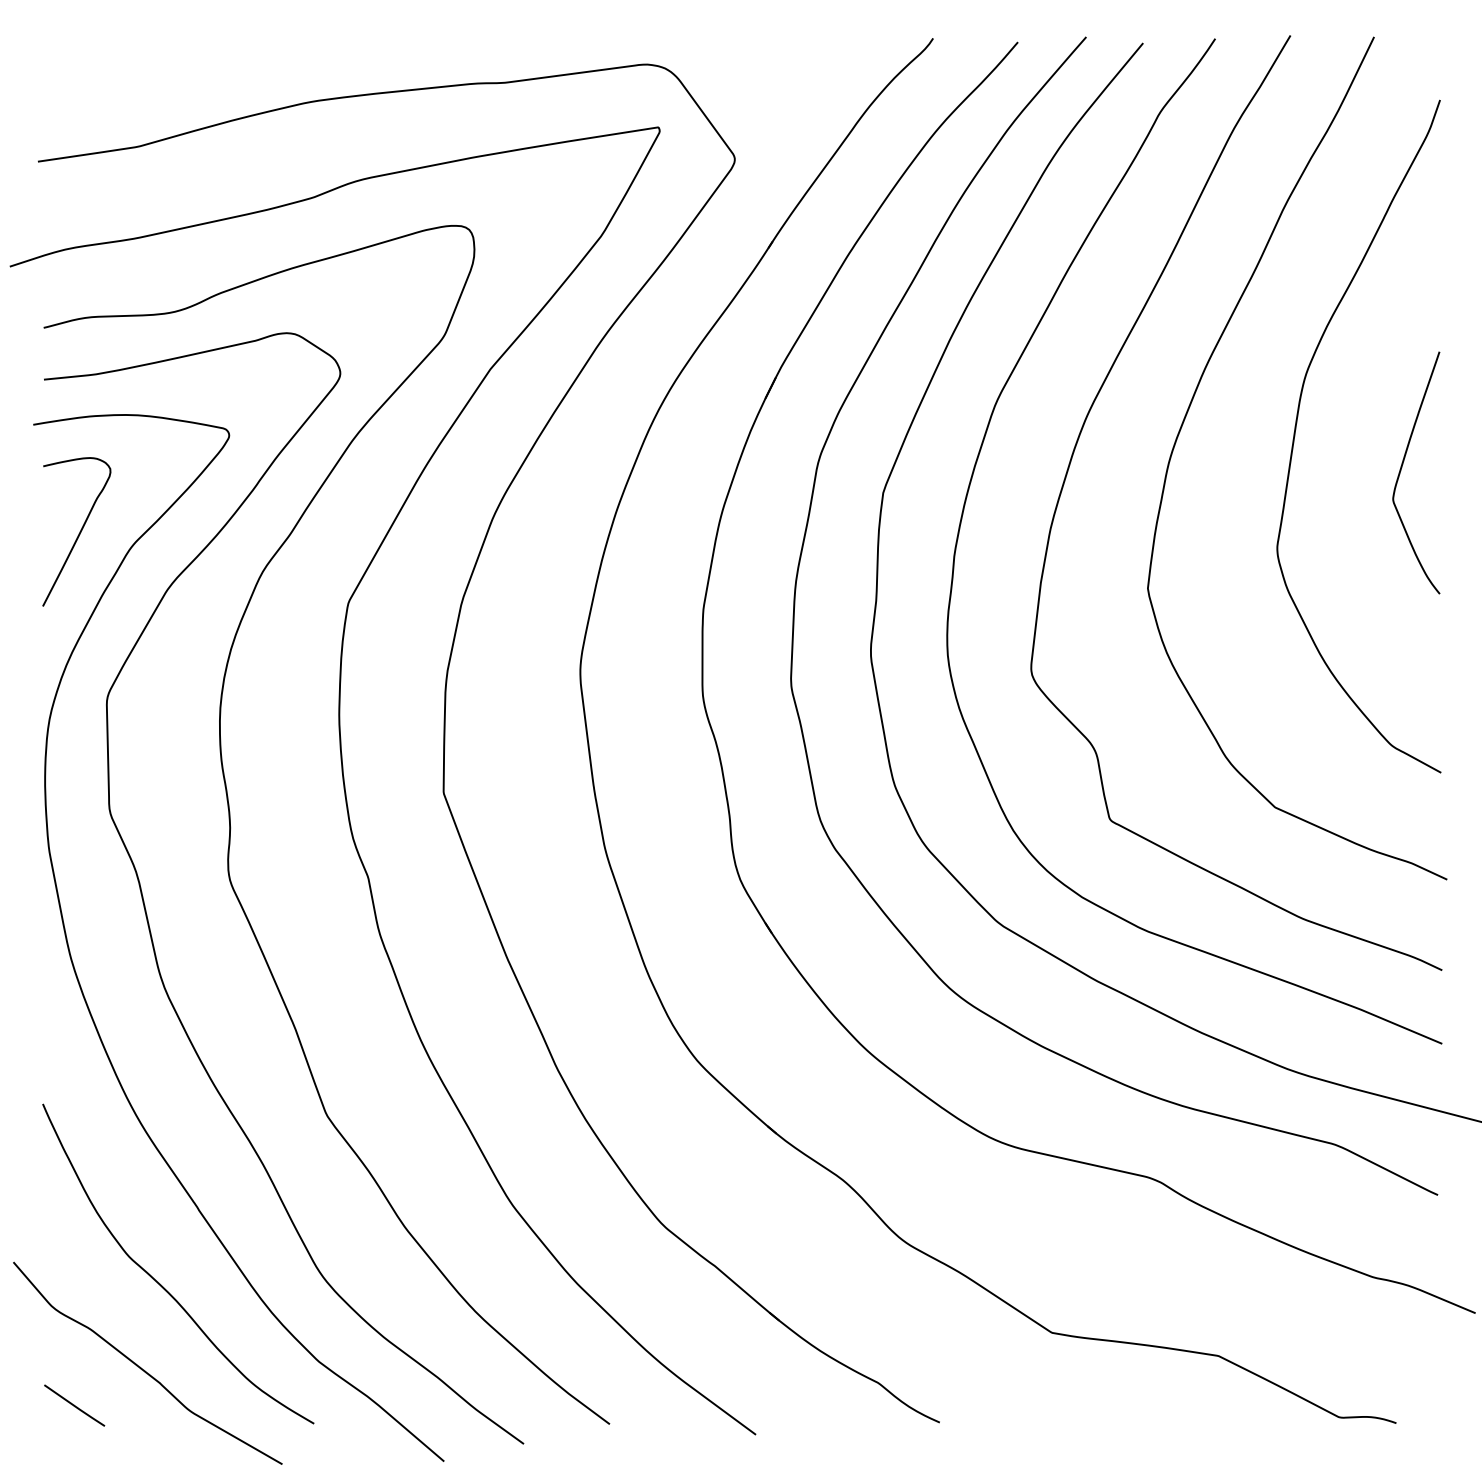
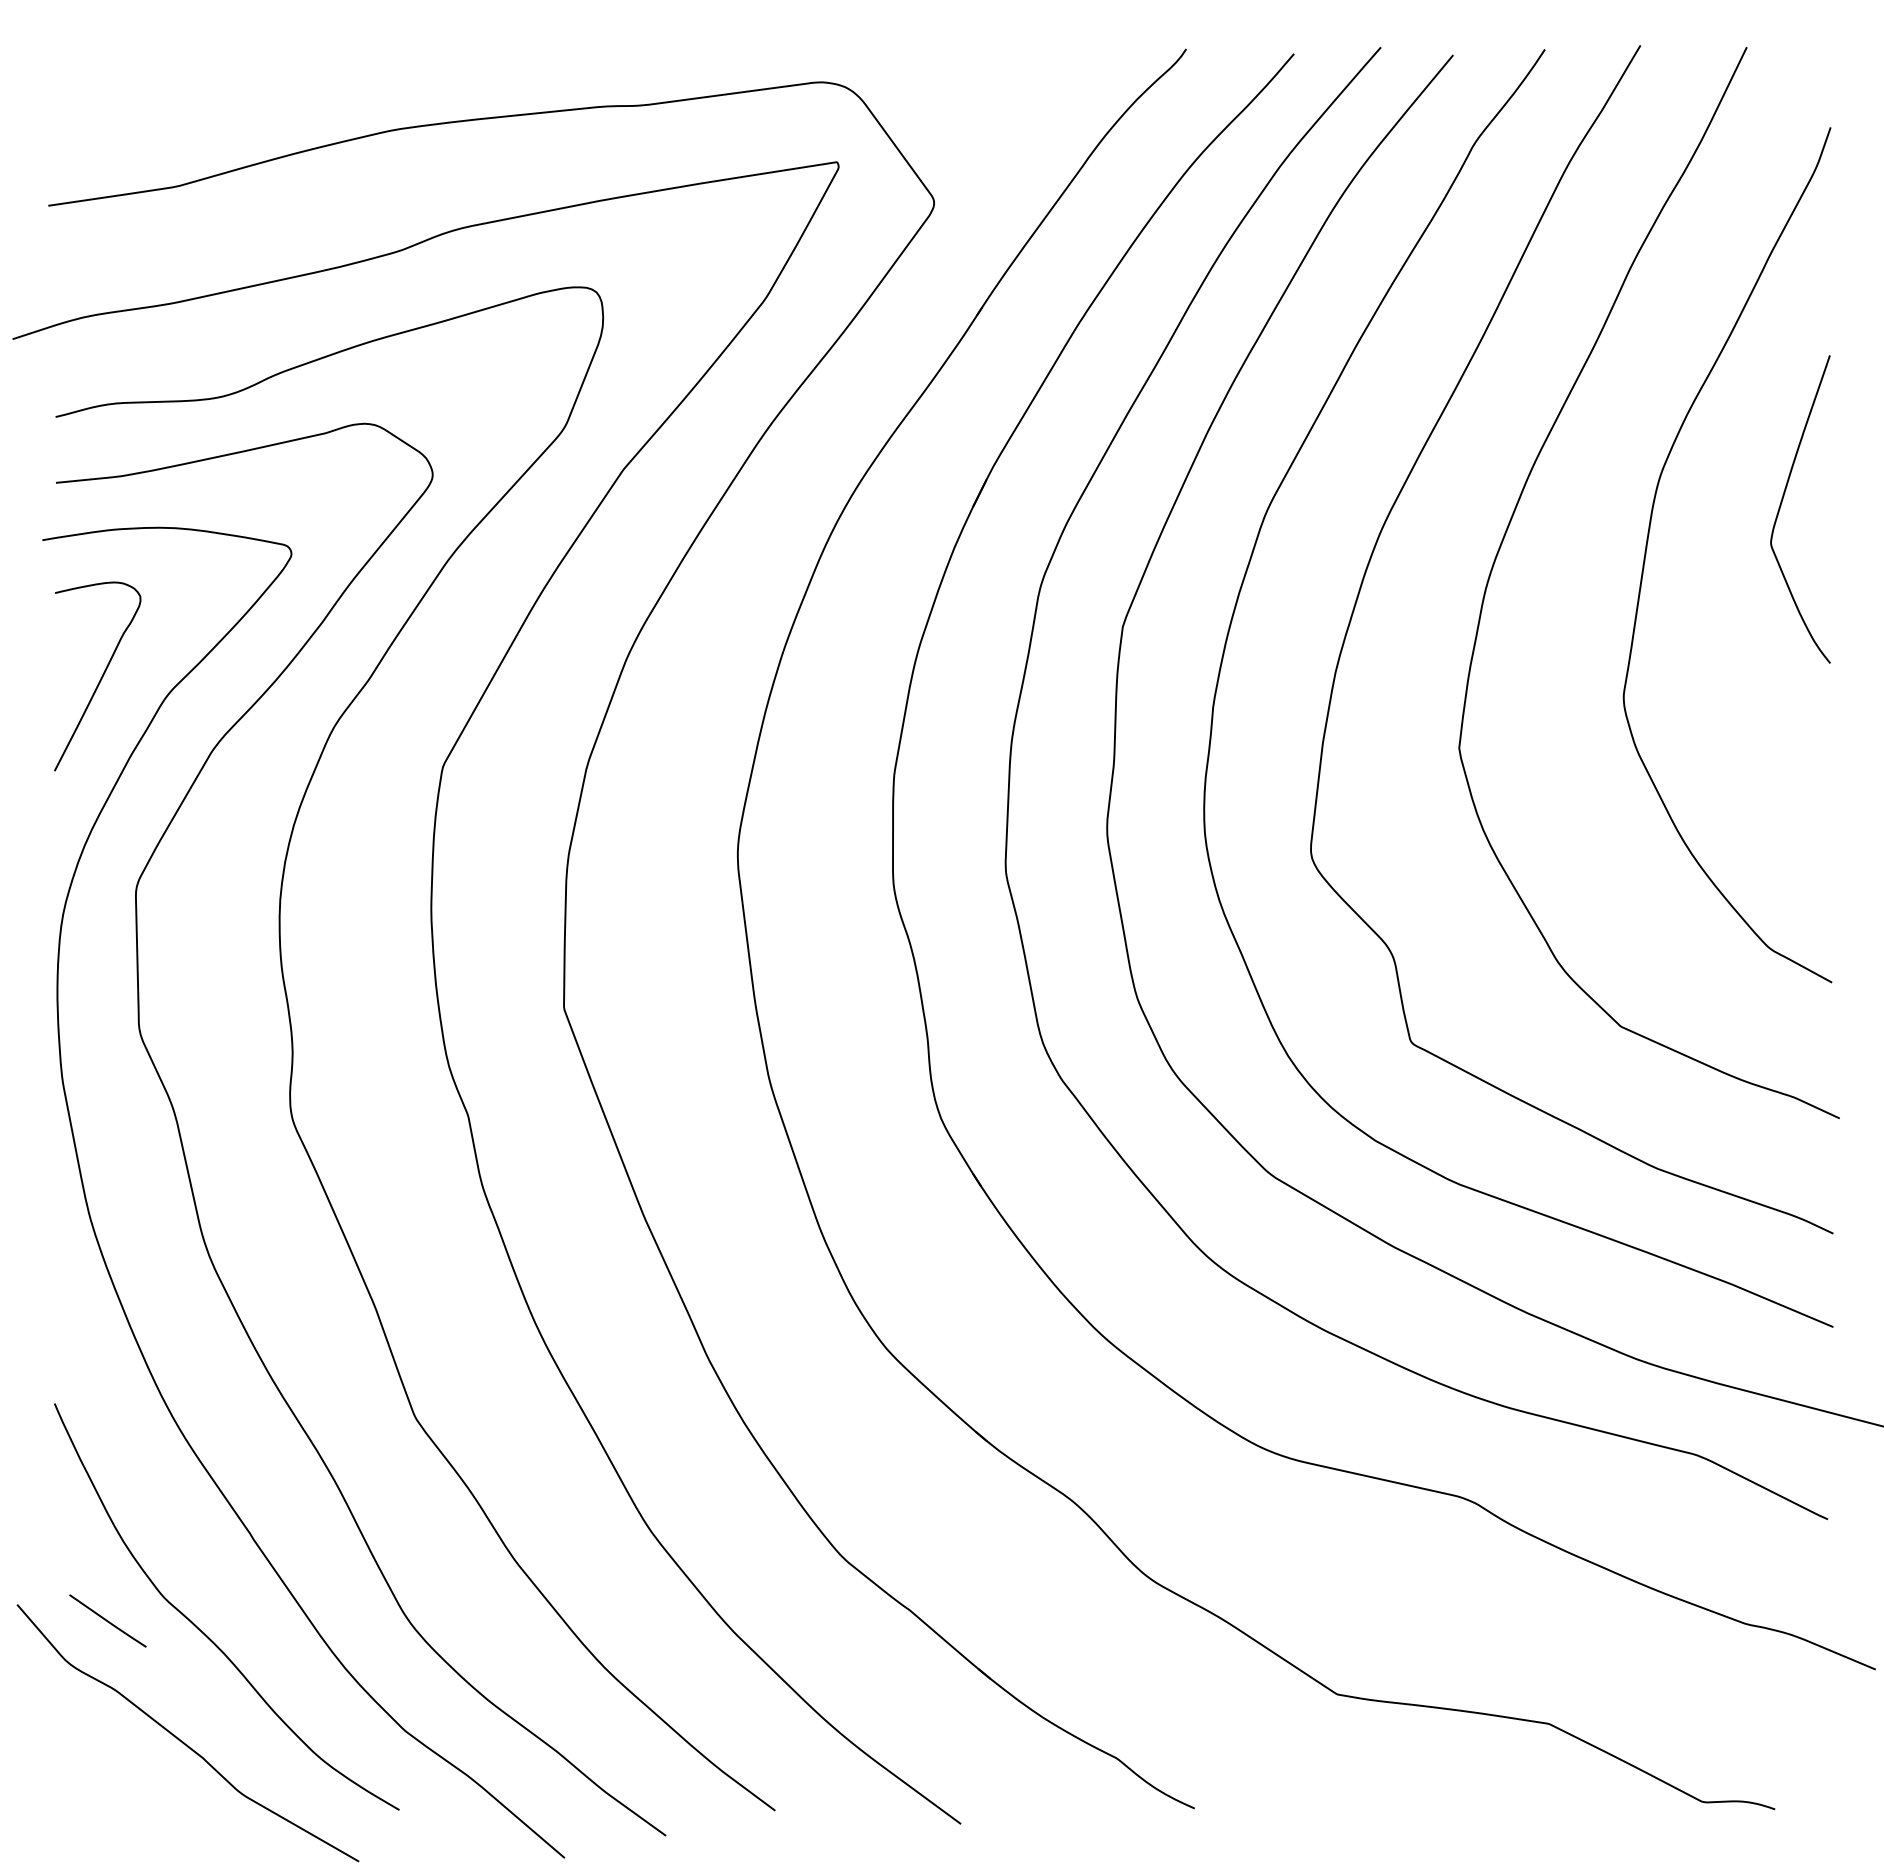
curve: (1401, 470) -> (1781, 506), moved
line: (74, 1405) -> (107, 1620), moved

